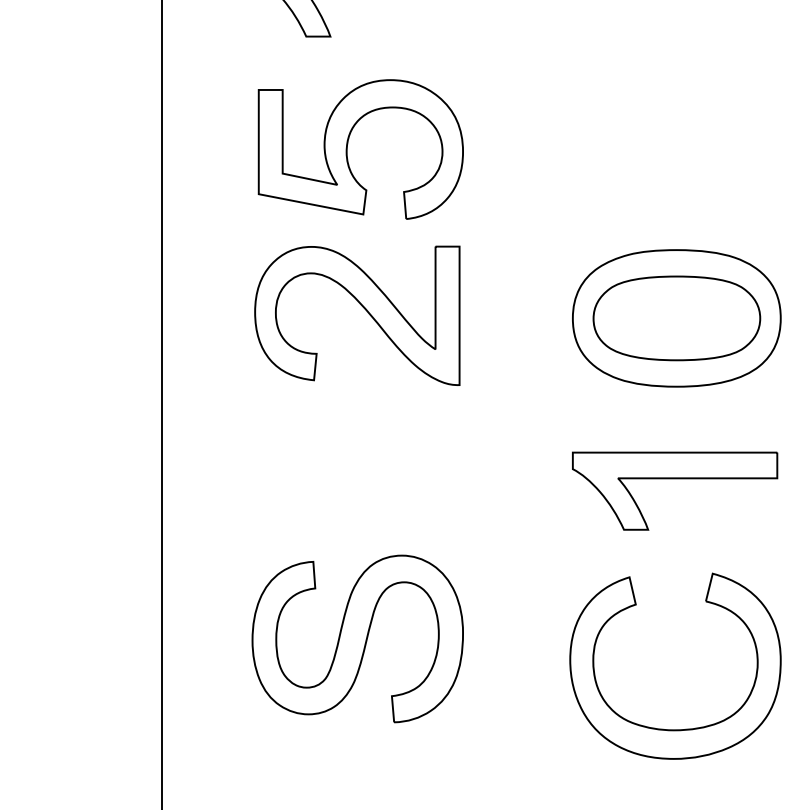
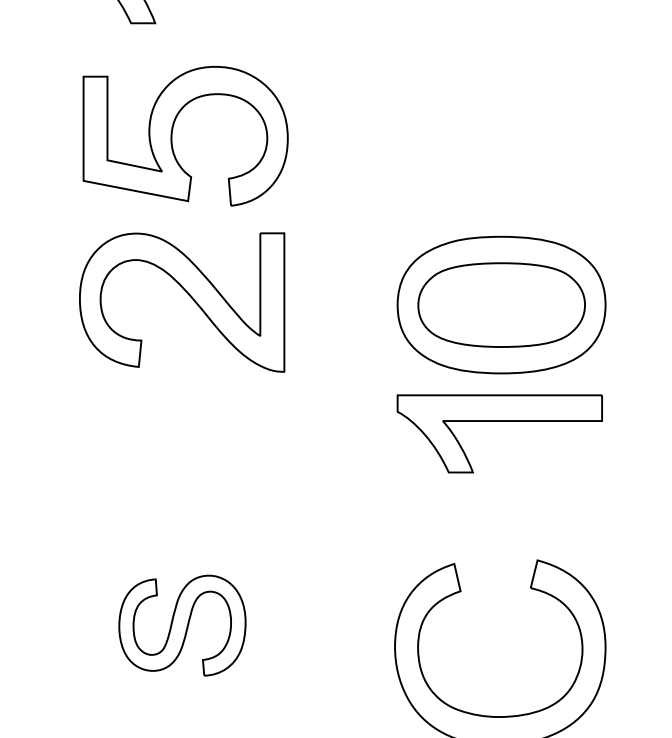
part: (675, 479) -> (500, 422), moved
part: (357, 638) -> (182, 625), size x0.6

